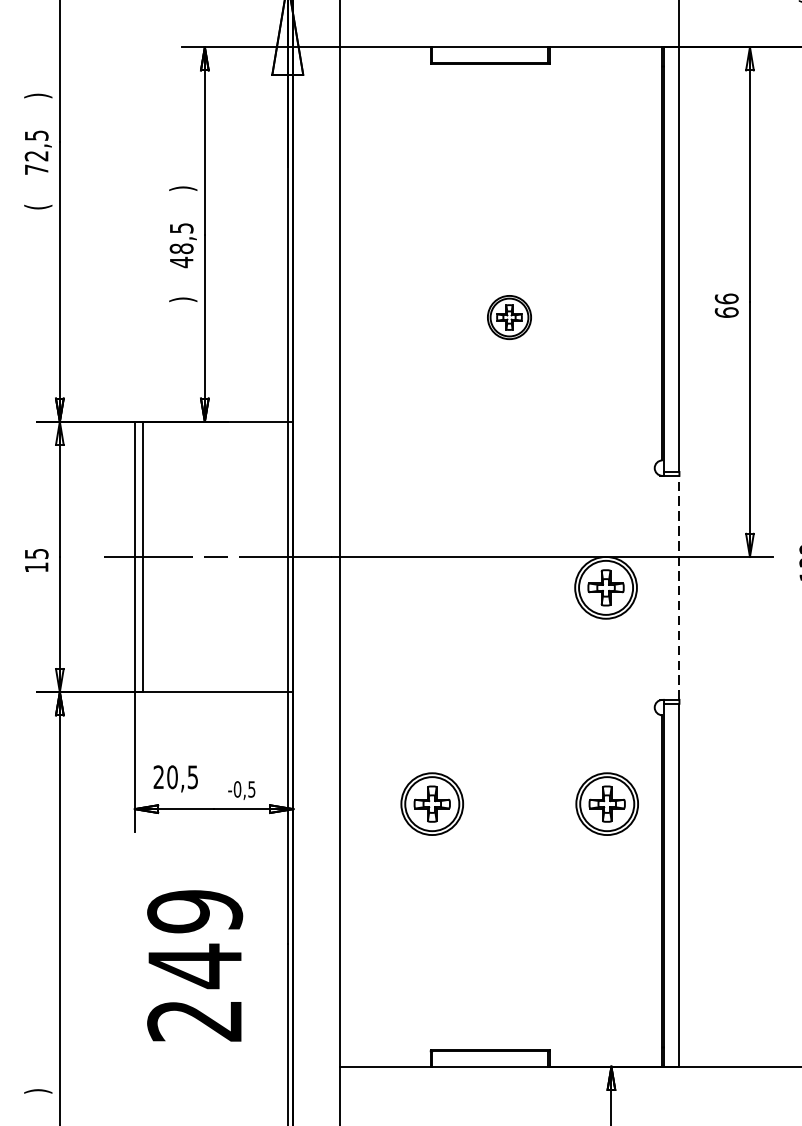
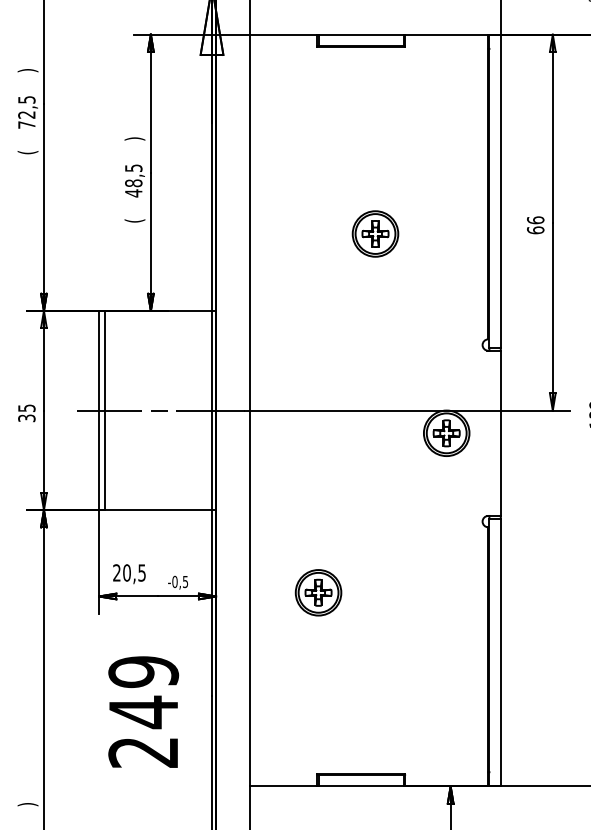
text: (182, 299) -> (134, 220), ) -> (
part: (509, 316) -> (375, 233), size x1.43
text: (36, 567) -> (26, 418), 15 -> 35
line: (679, 588) -> (500, 433), dashed -> solid
part: (607, 803) -> (447, 592), removed

